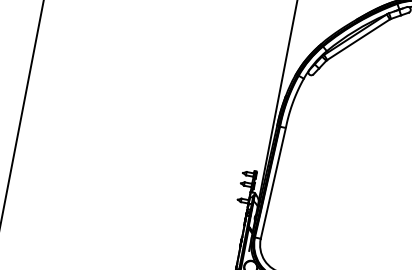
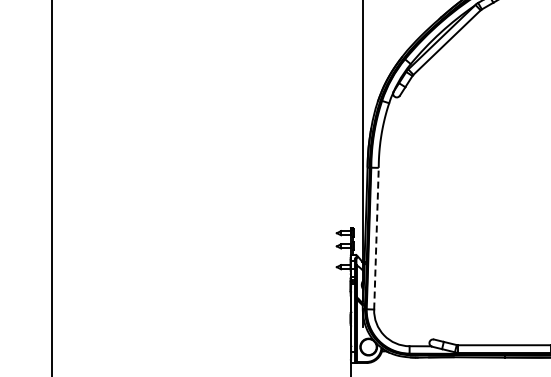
line: (273, 183) -> (376, 238), solid -> dashed

